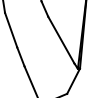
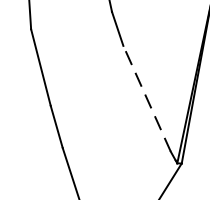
line: (61, 40) -> (147, 99), solid -> dashed

